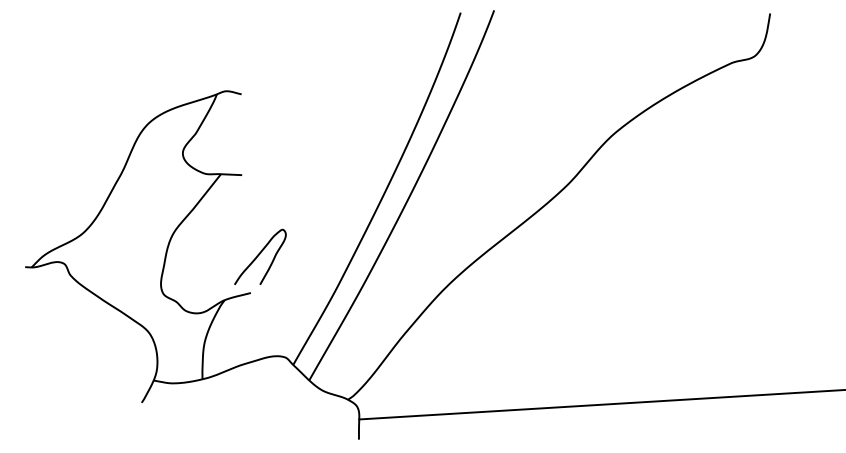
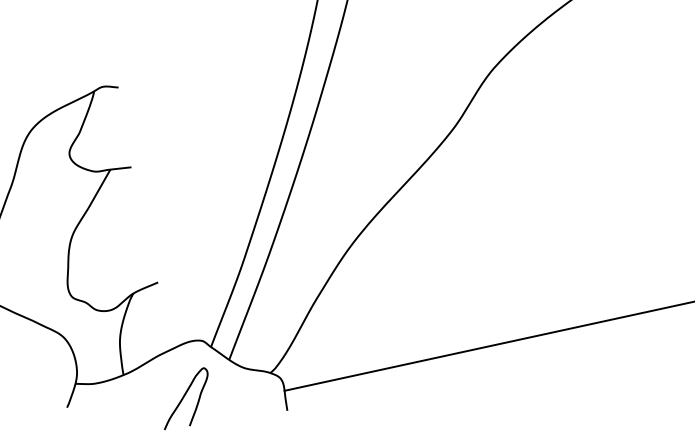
curve: (259, 255) -> (184, 397), moved

